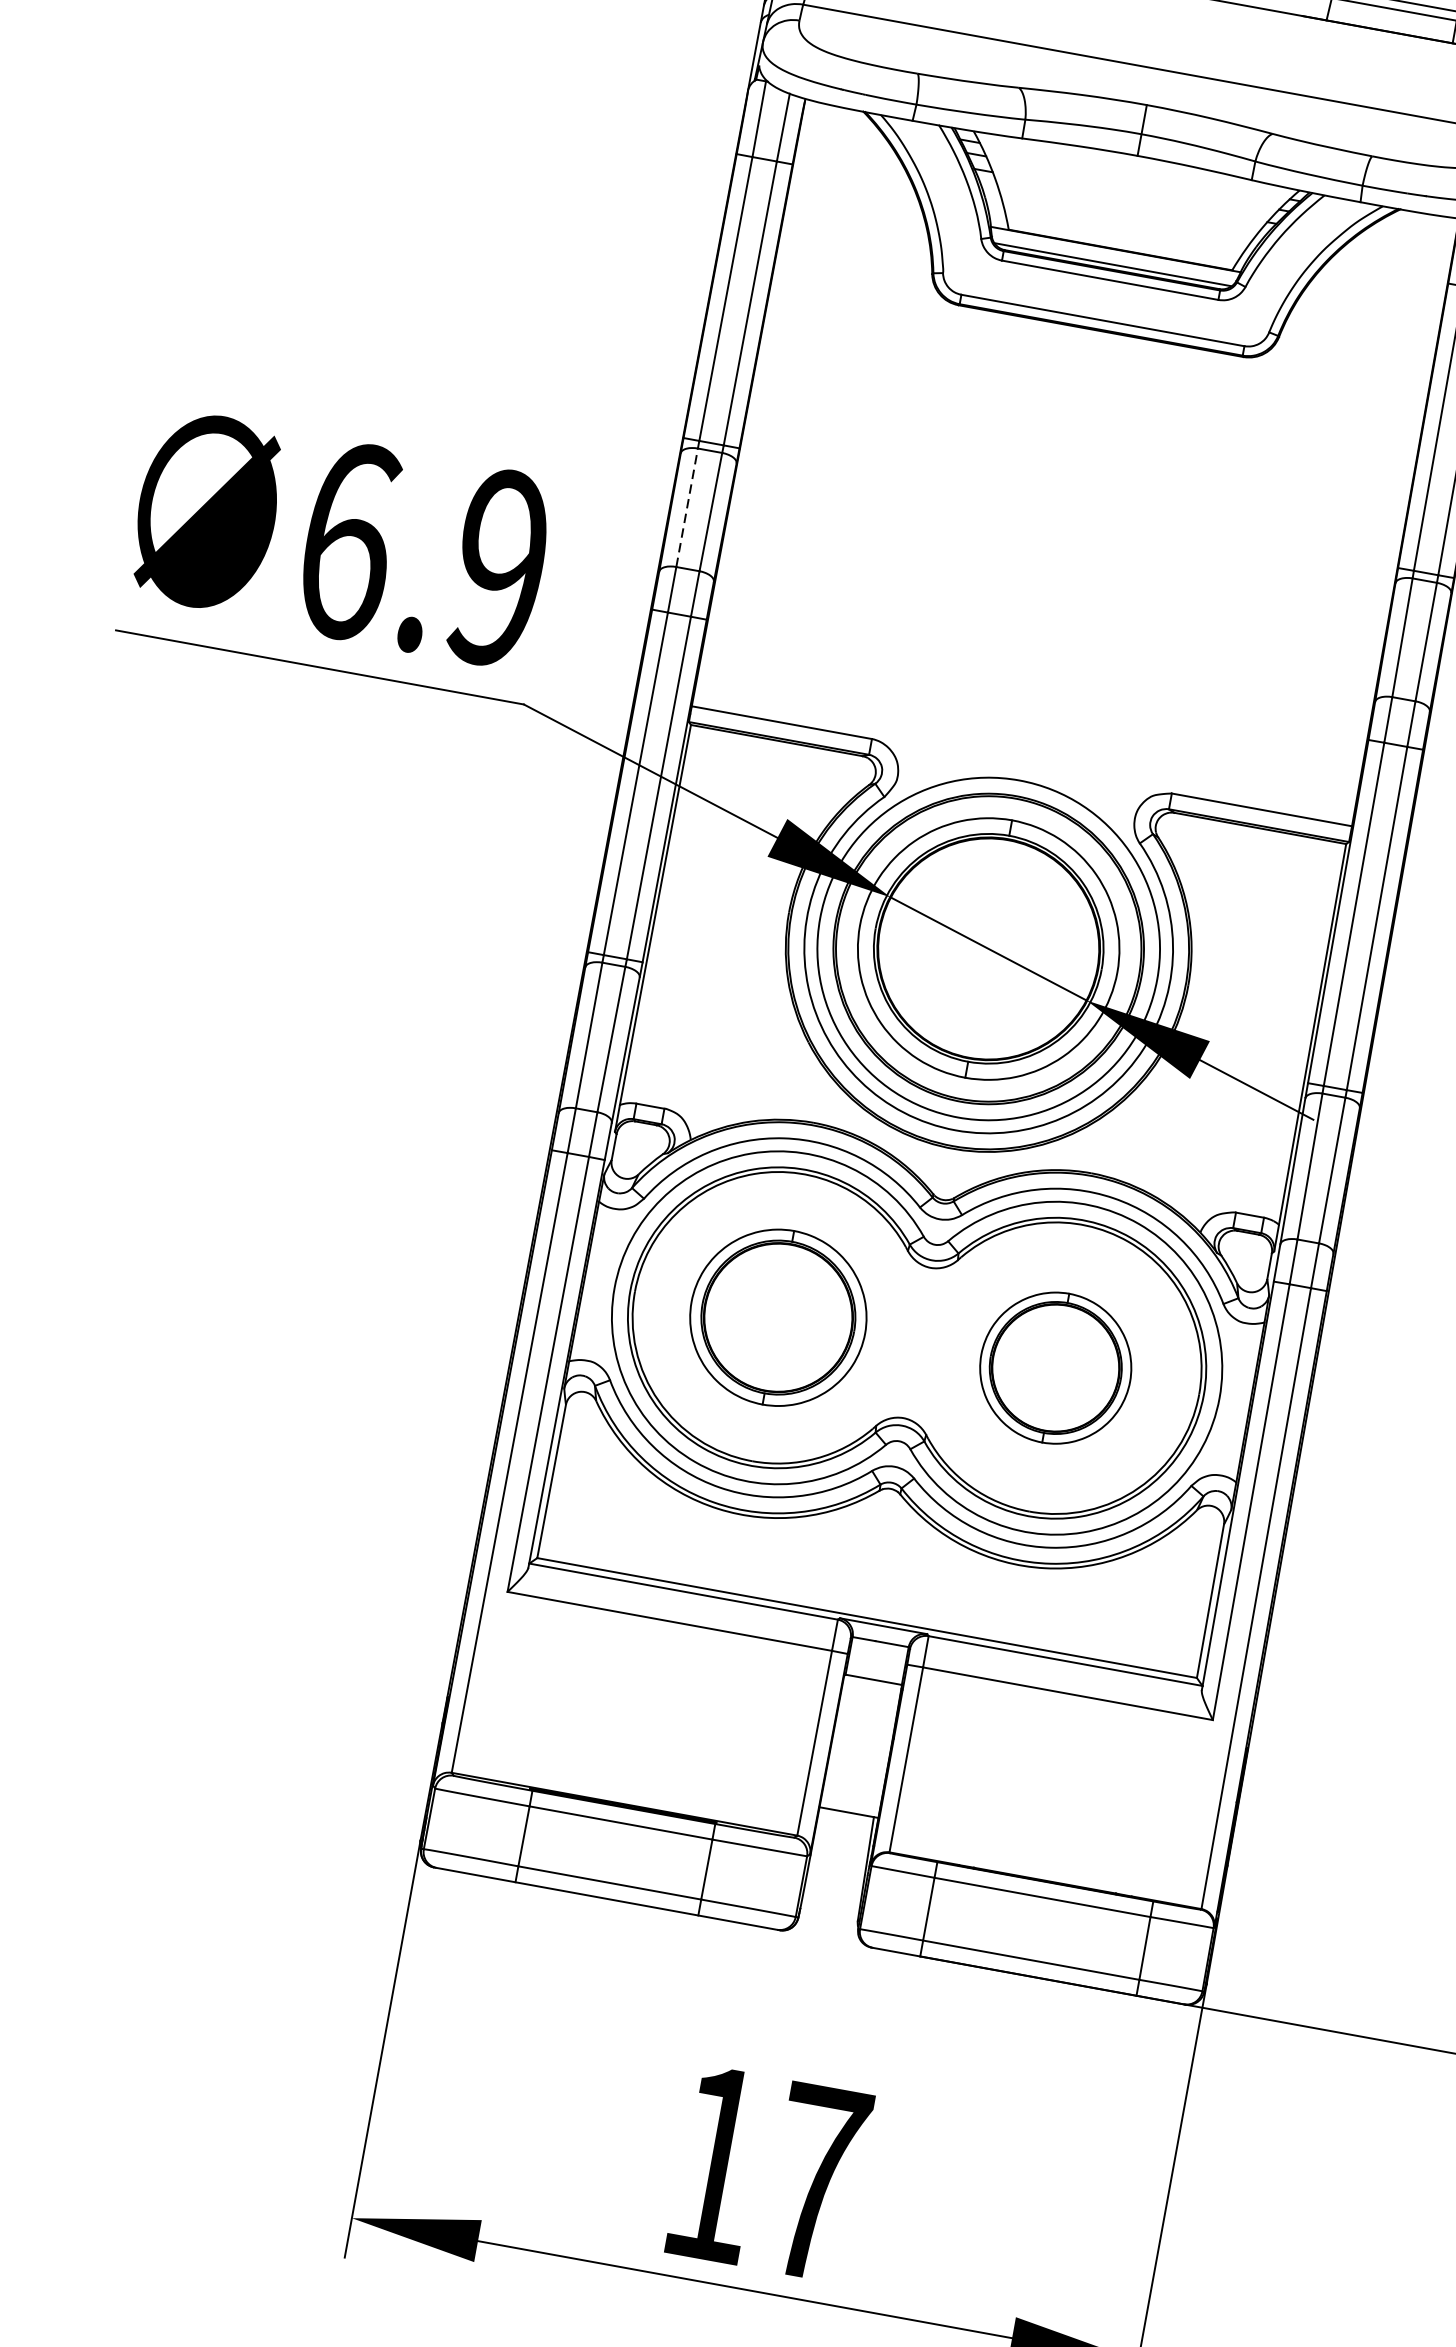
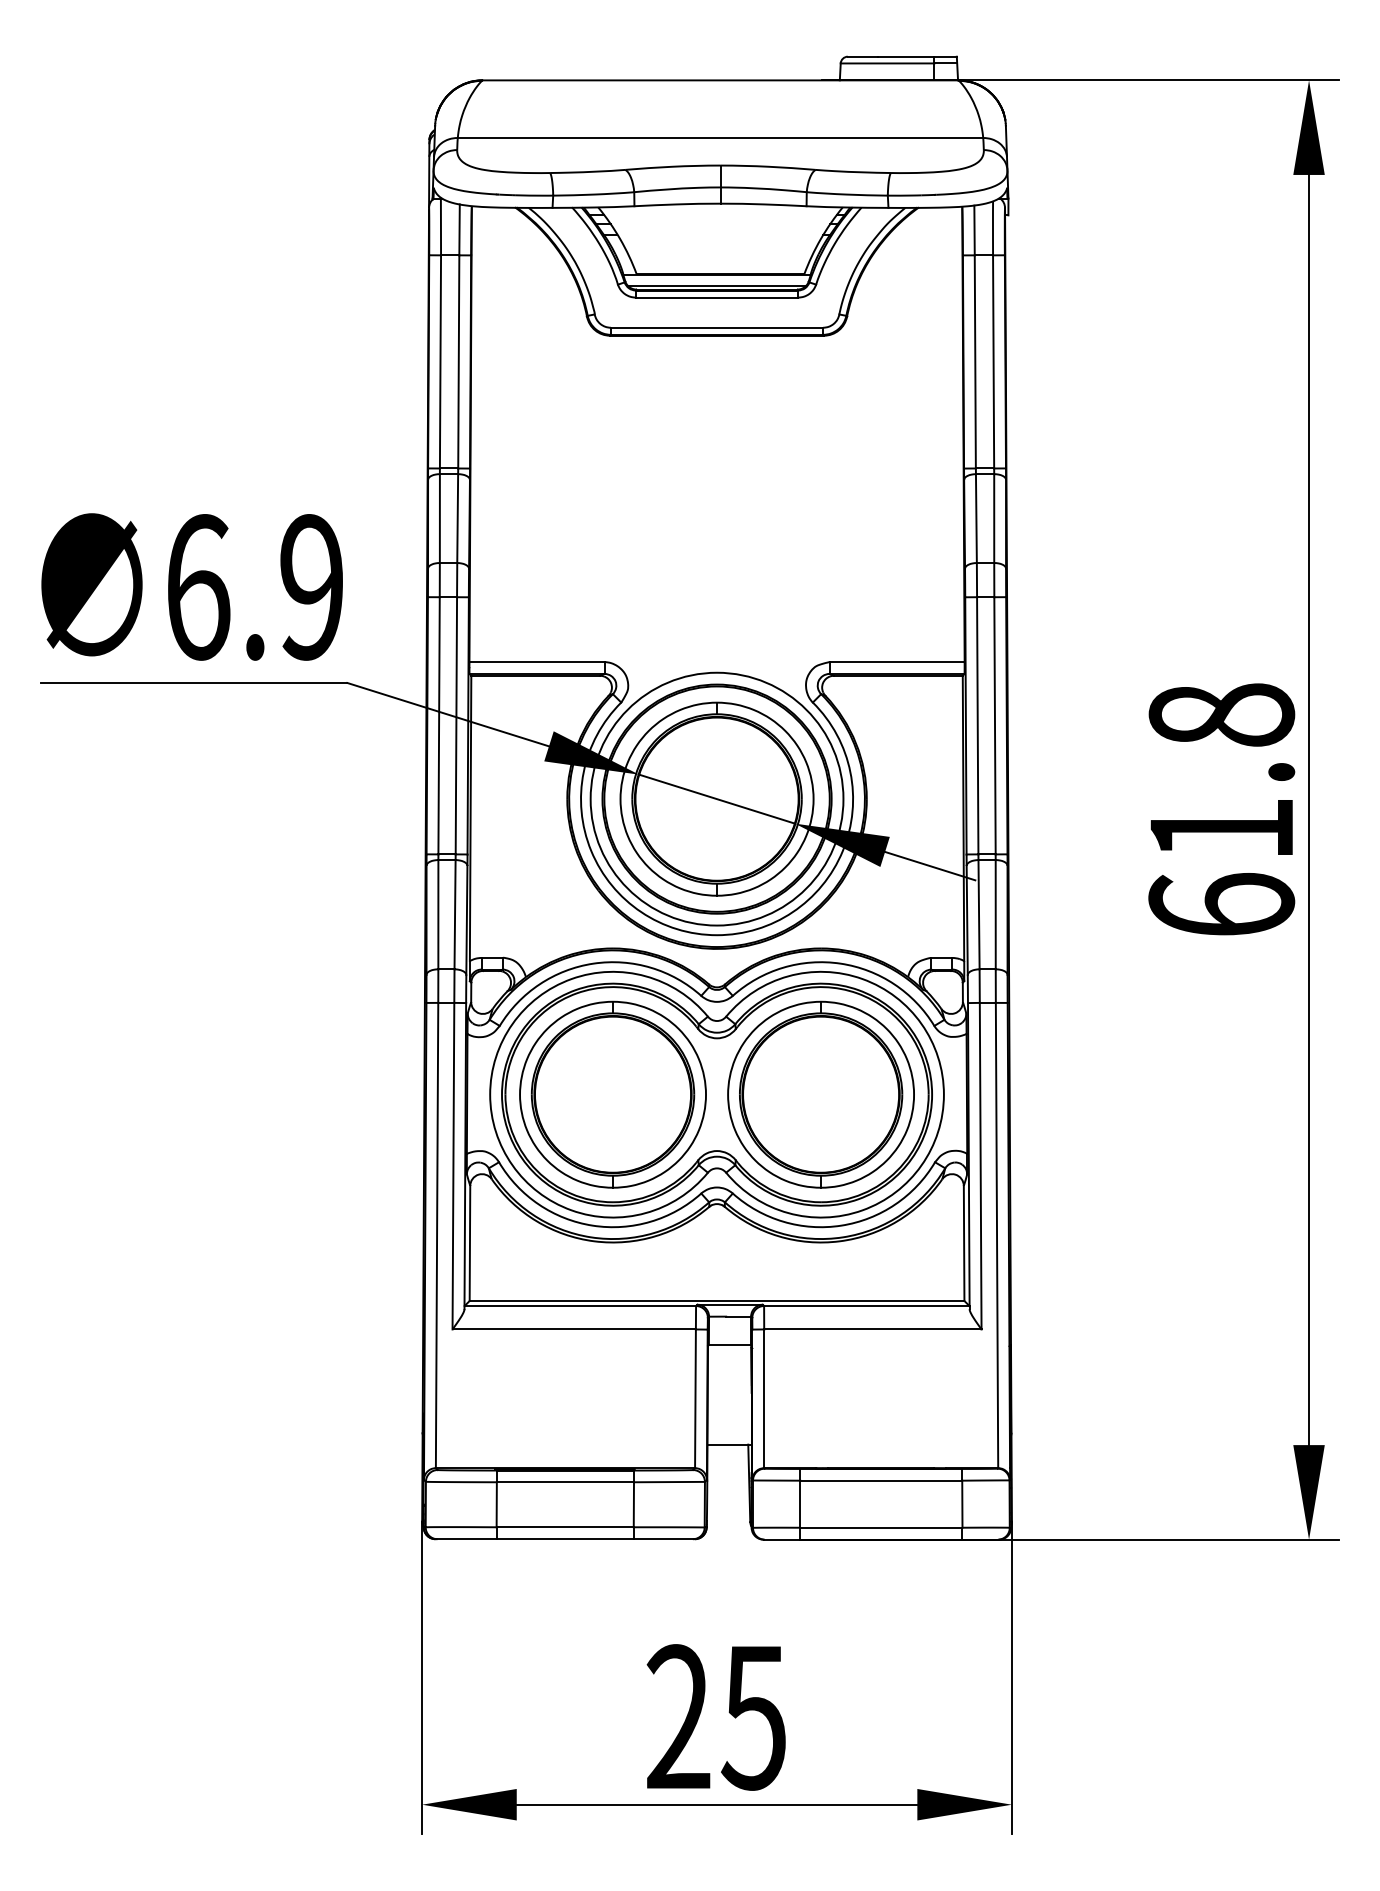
line: (686, 507) -> (439, 518), dashed -> solid
part: (777, 1317) -> (612, 1094), size x1.43
part: (1055, 1367) -> (820, 1094), size x1.67
text: (765, 2173) -> (716, 1717), 17 -> 25

